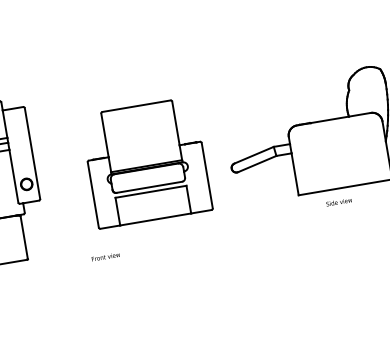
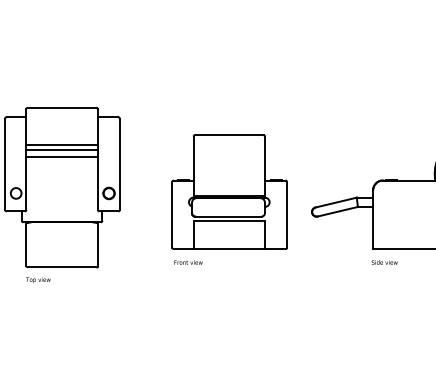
text: (339, 202) -> (384, 262), moved
text: (105, 256) -> (188, 262), moved

